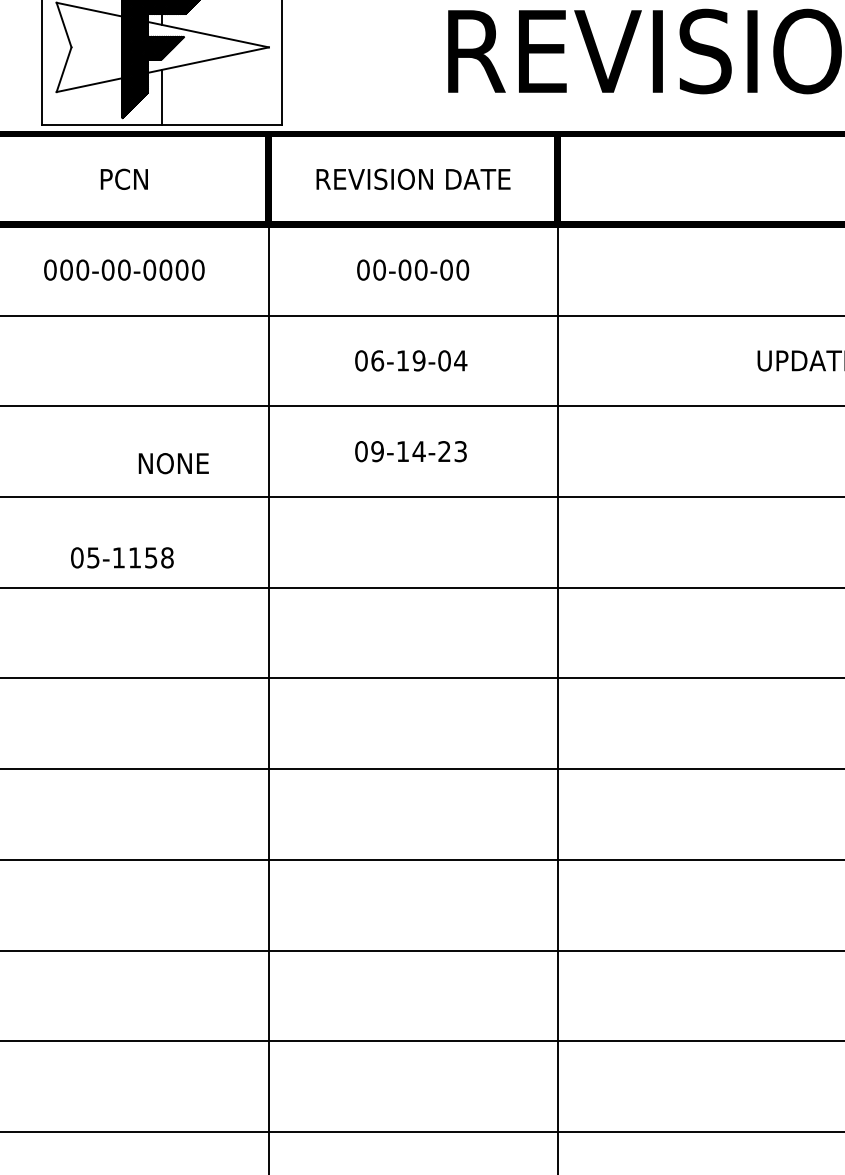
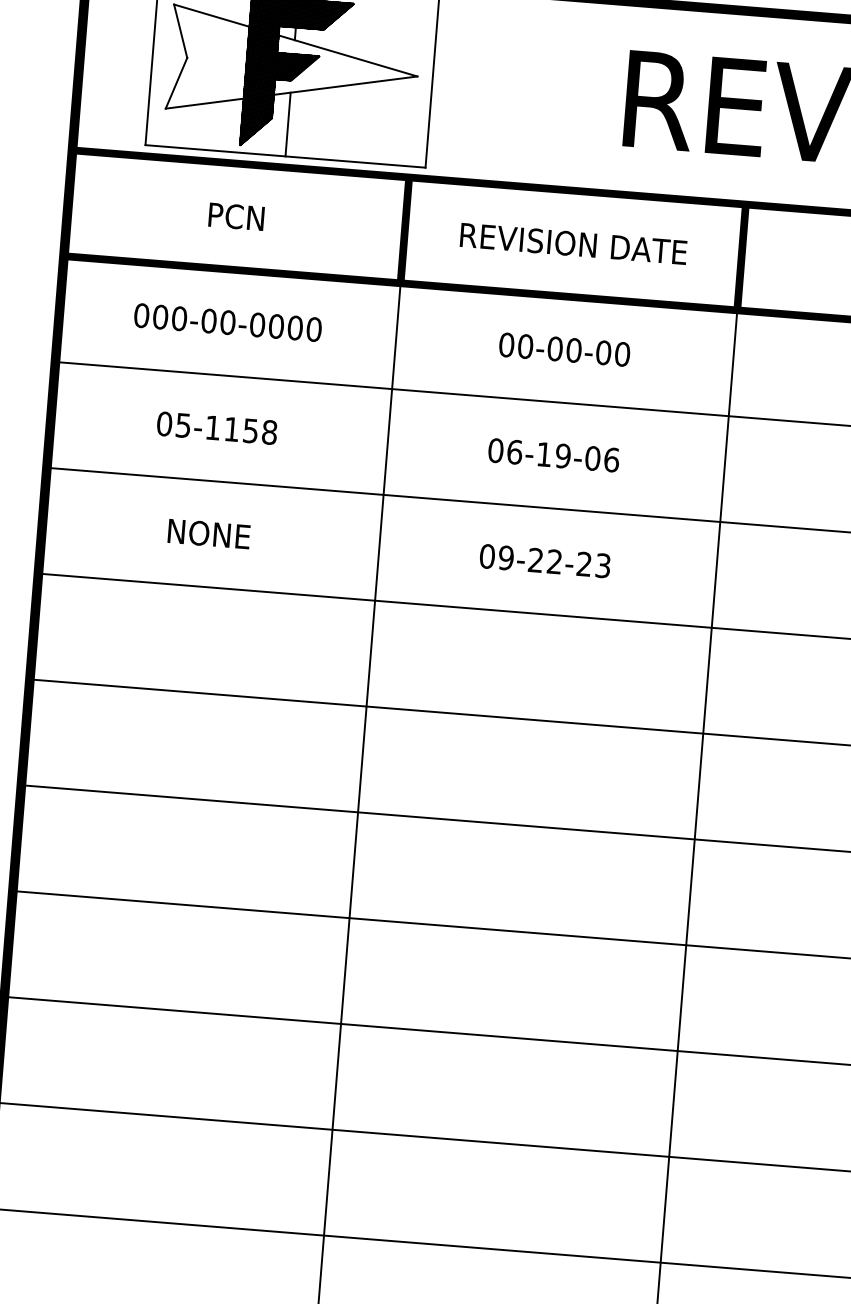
text: (460, 360) -> (611, 459), 06-19-04 -> 06-19-06
text: (410, 451) -> (544, 560), 09-14-23 -> 09-22-23
text: (173, 463) -> (208, 533), moved
text: (122, 557) -> (217, 427), moved

